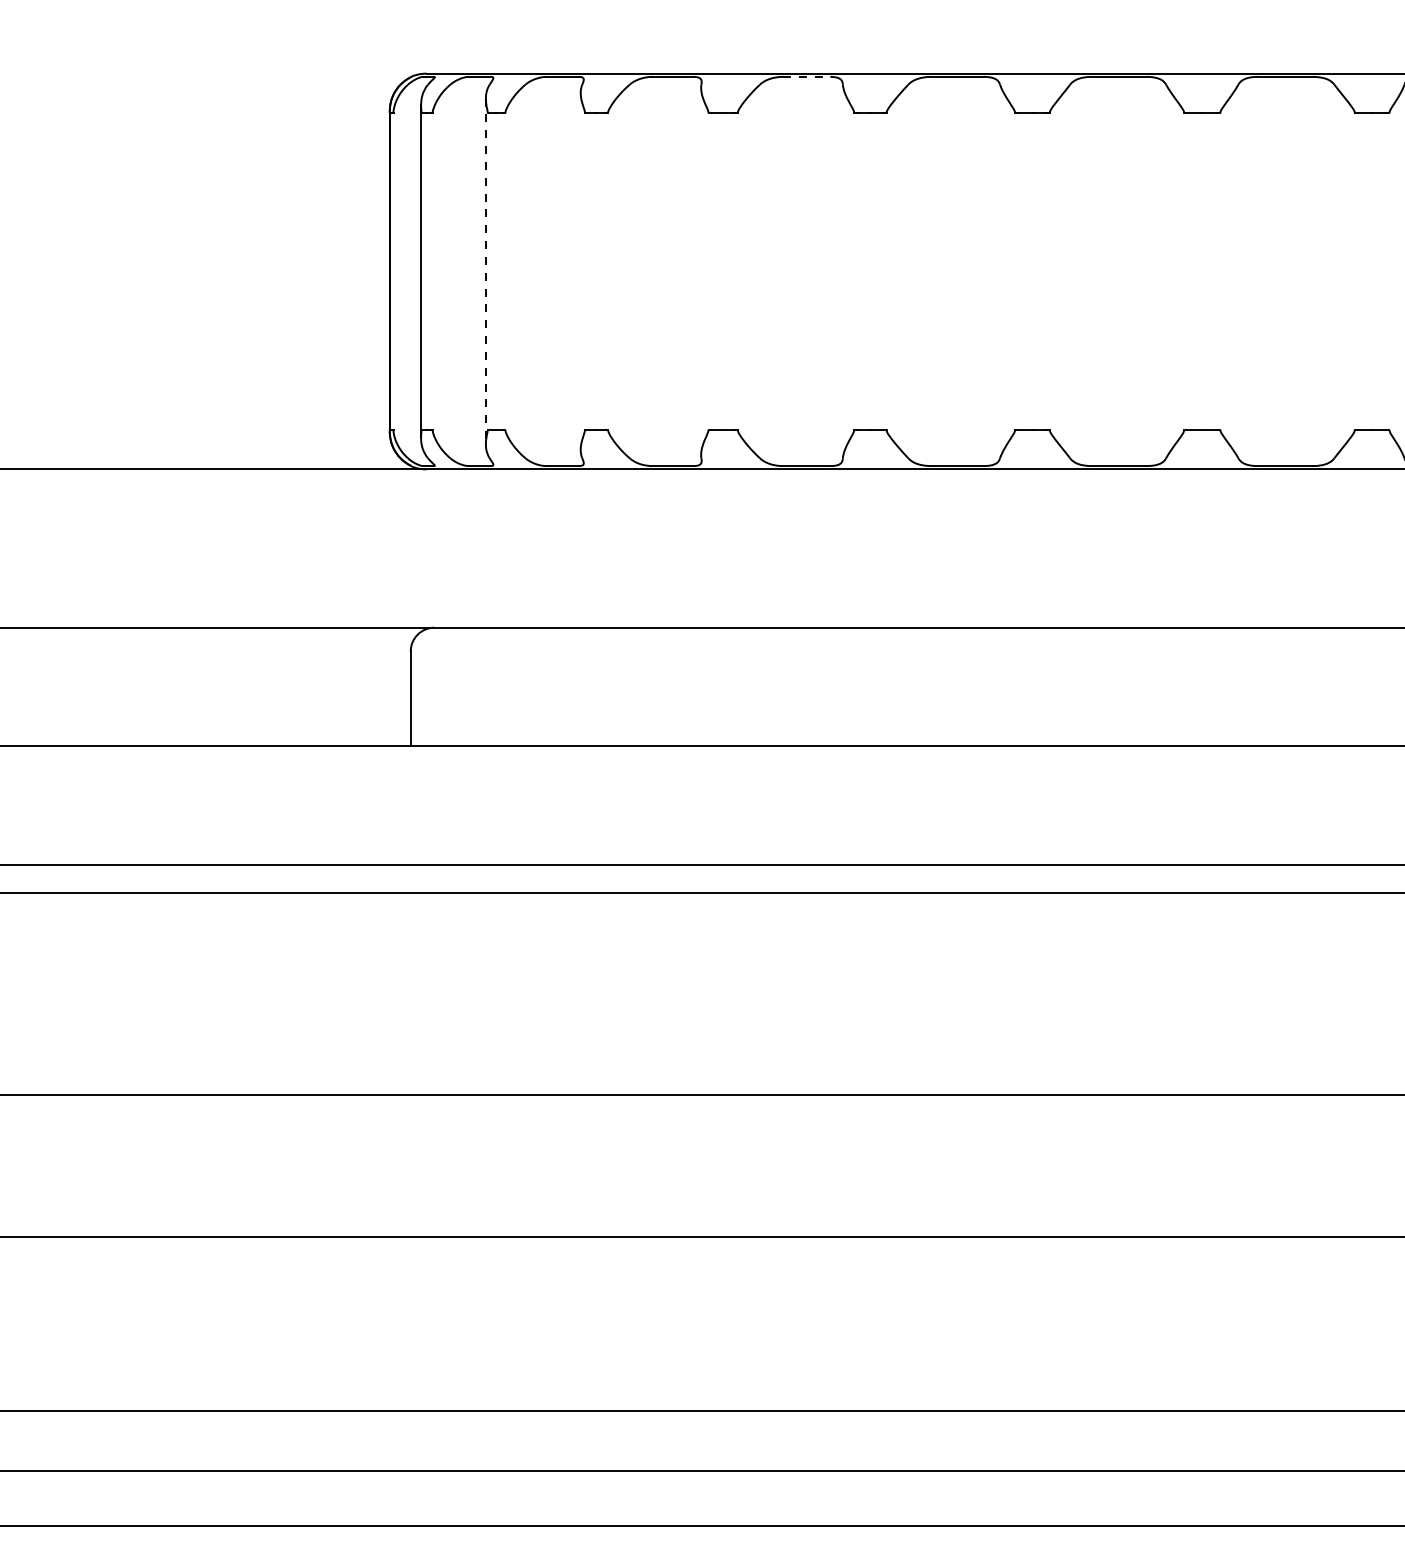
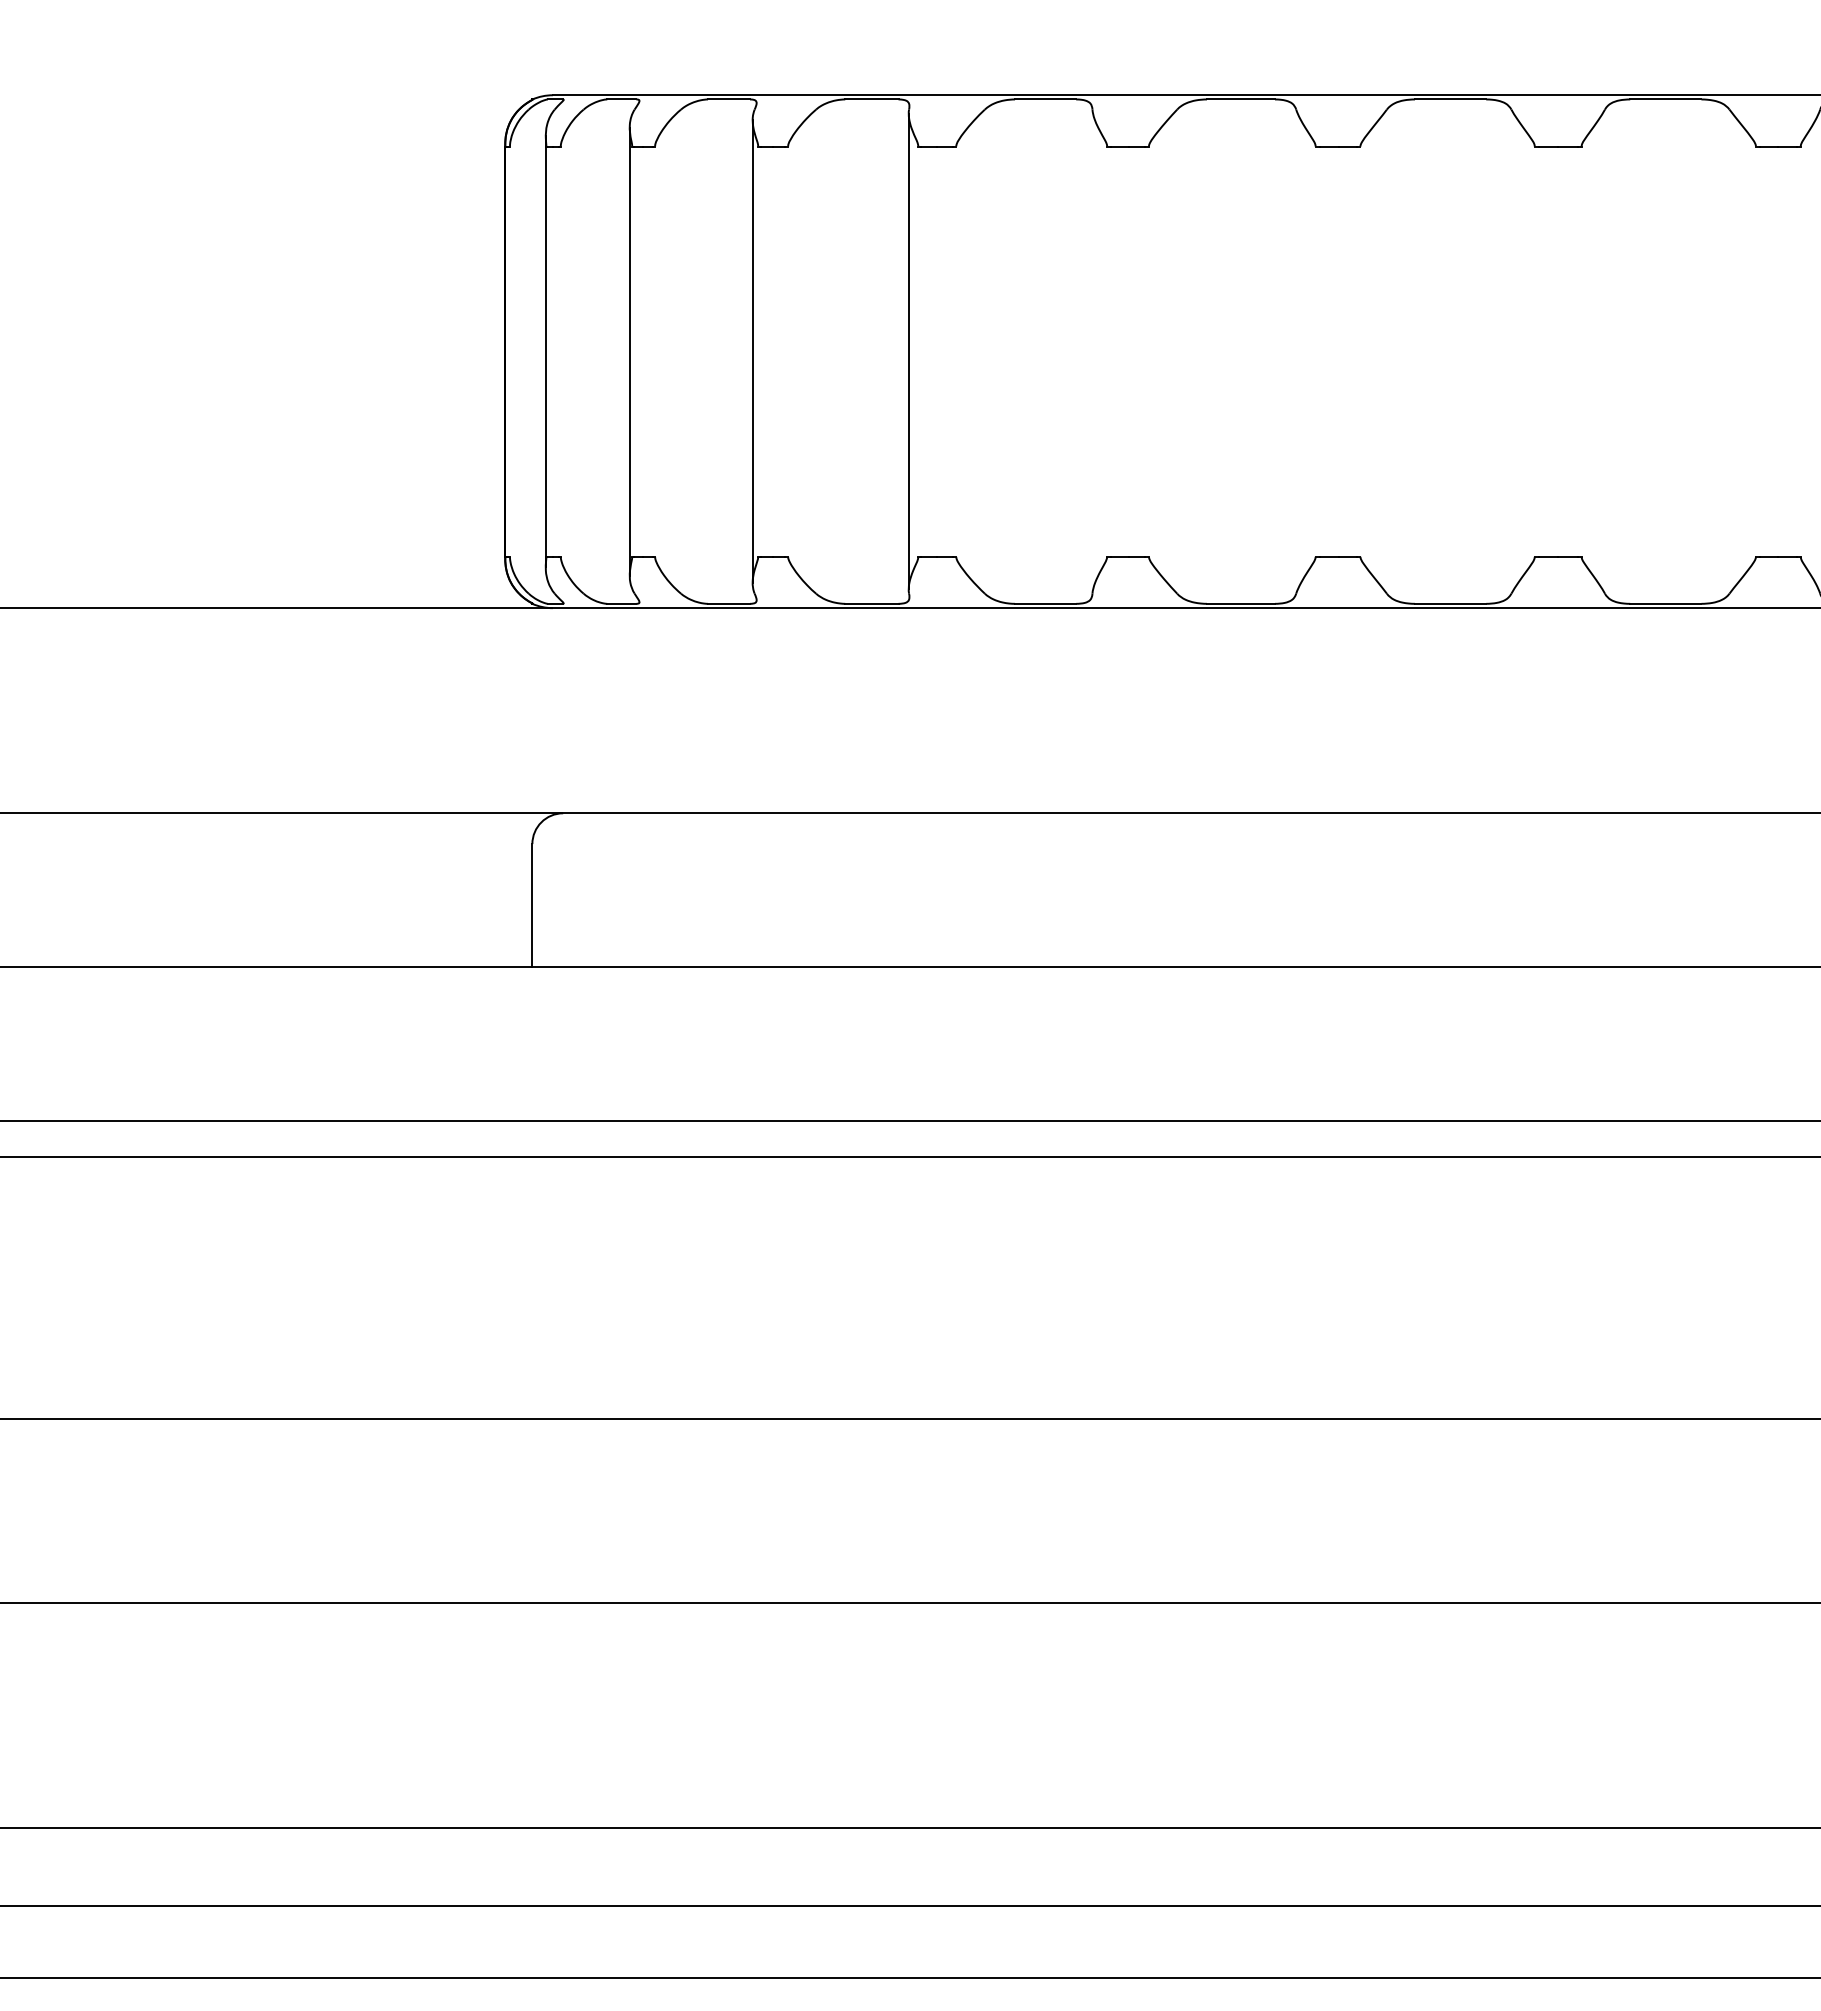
line: (806, 76) -> (1045, 99), dashed -> solid
line: (485, 271) -> (629, 351), dashed -> solid
line: (580, 271) -> (752, 351), added
line: (700, 271) -> (908, 351), added

